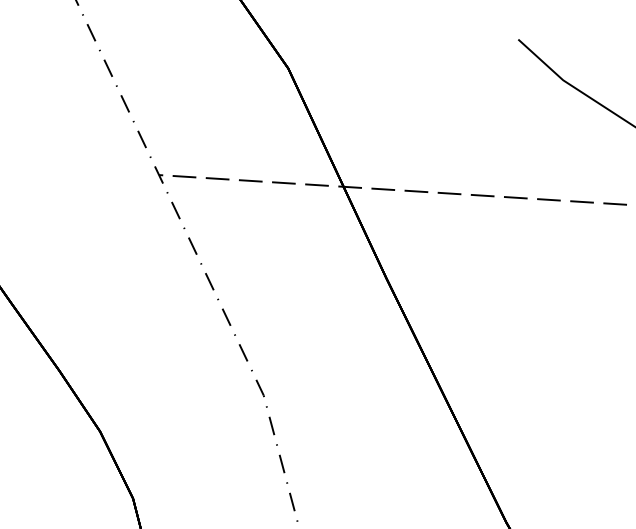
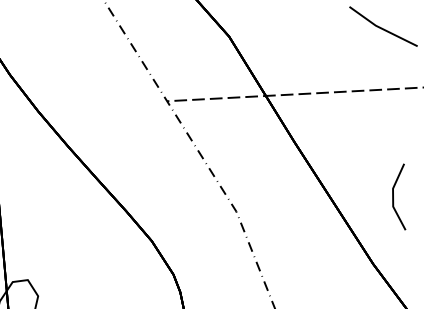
line: (558, 401) -> (393, 196), added

